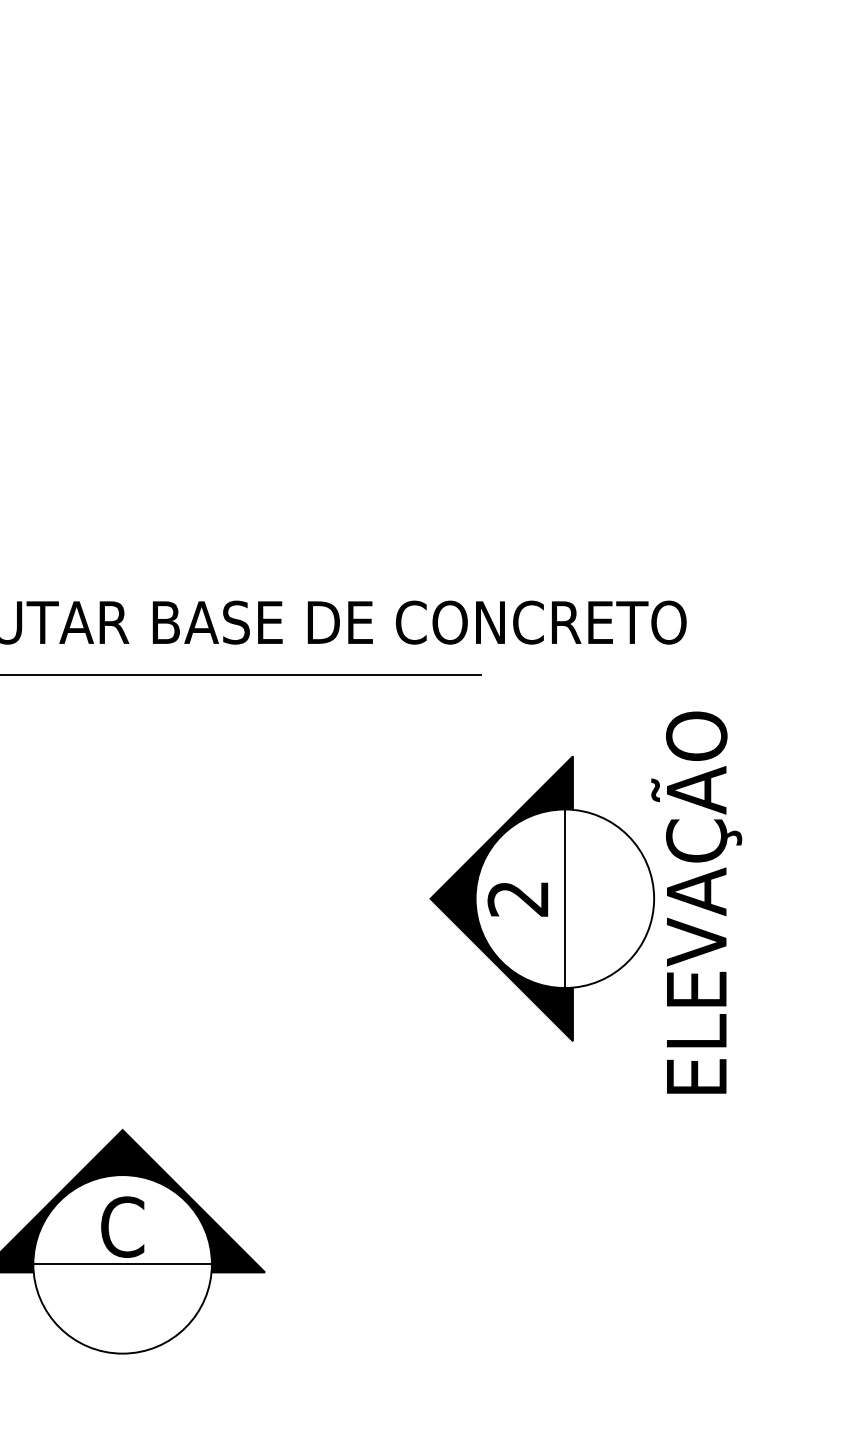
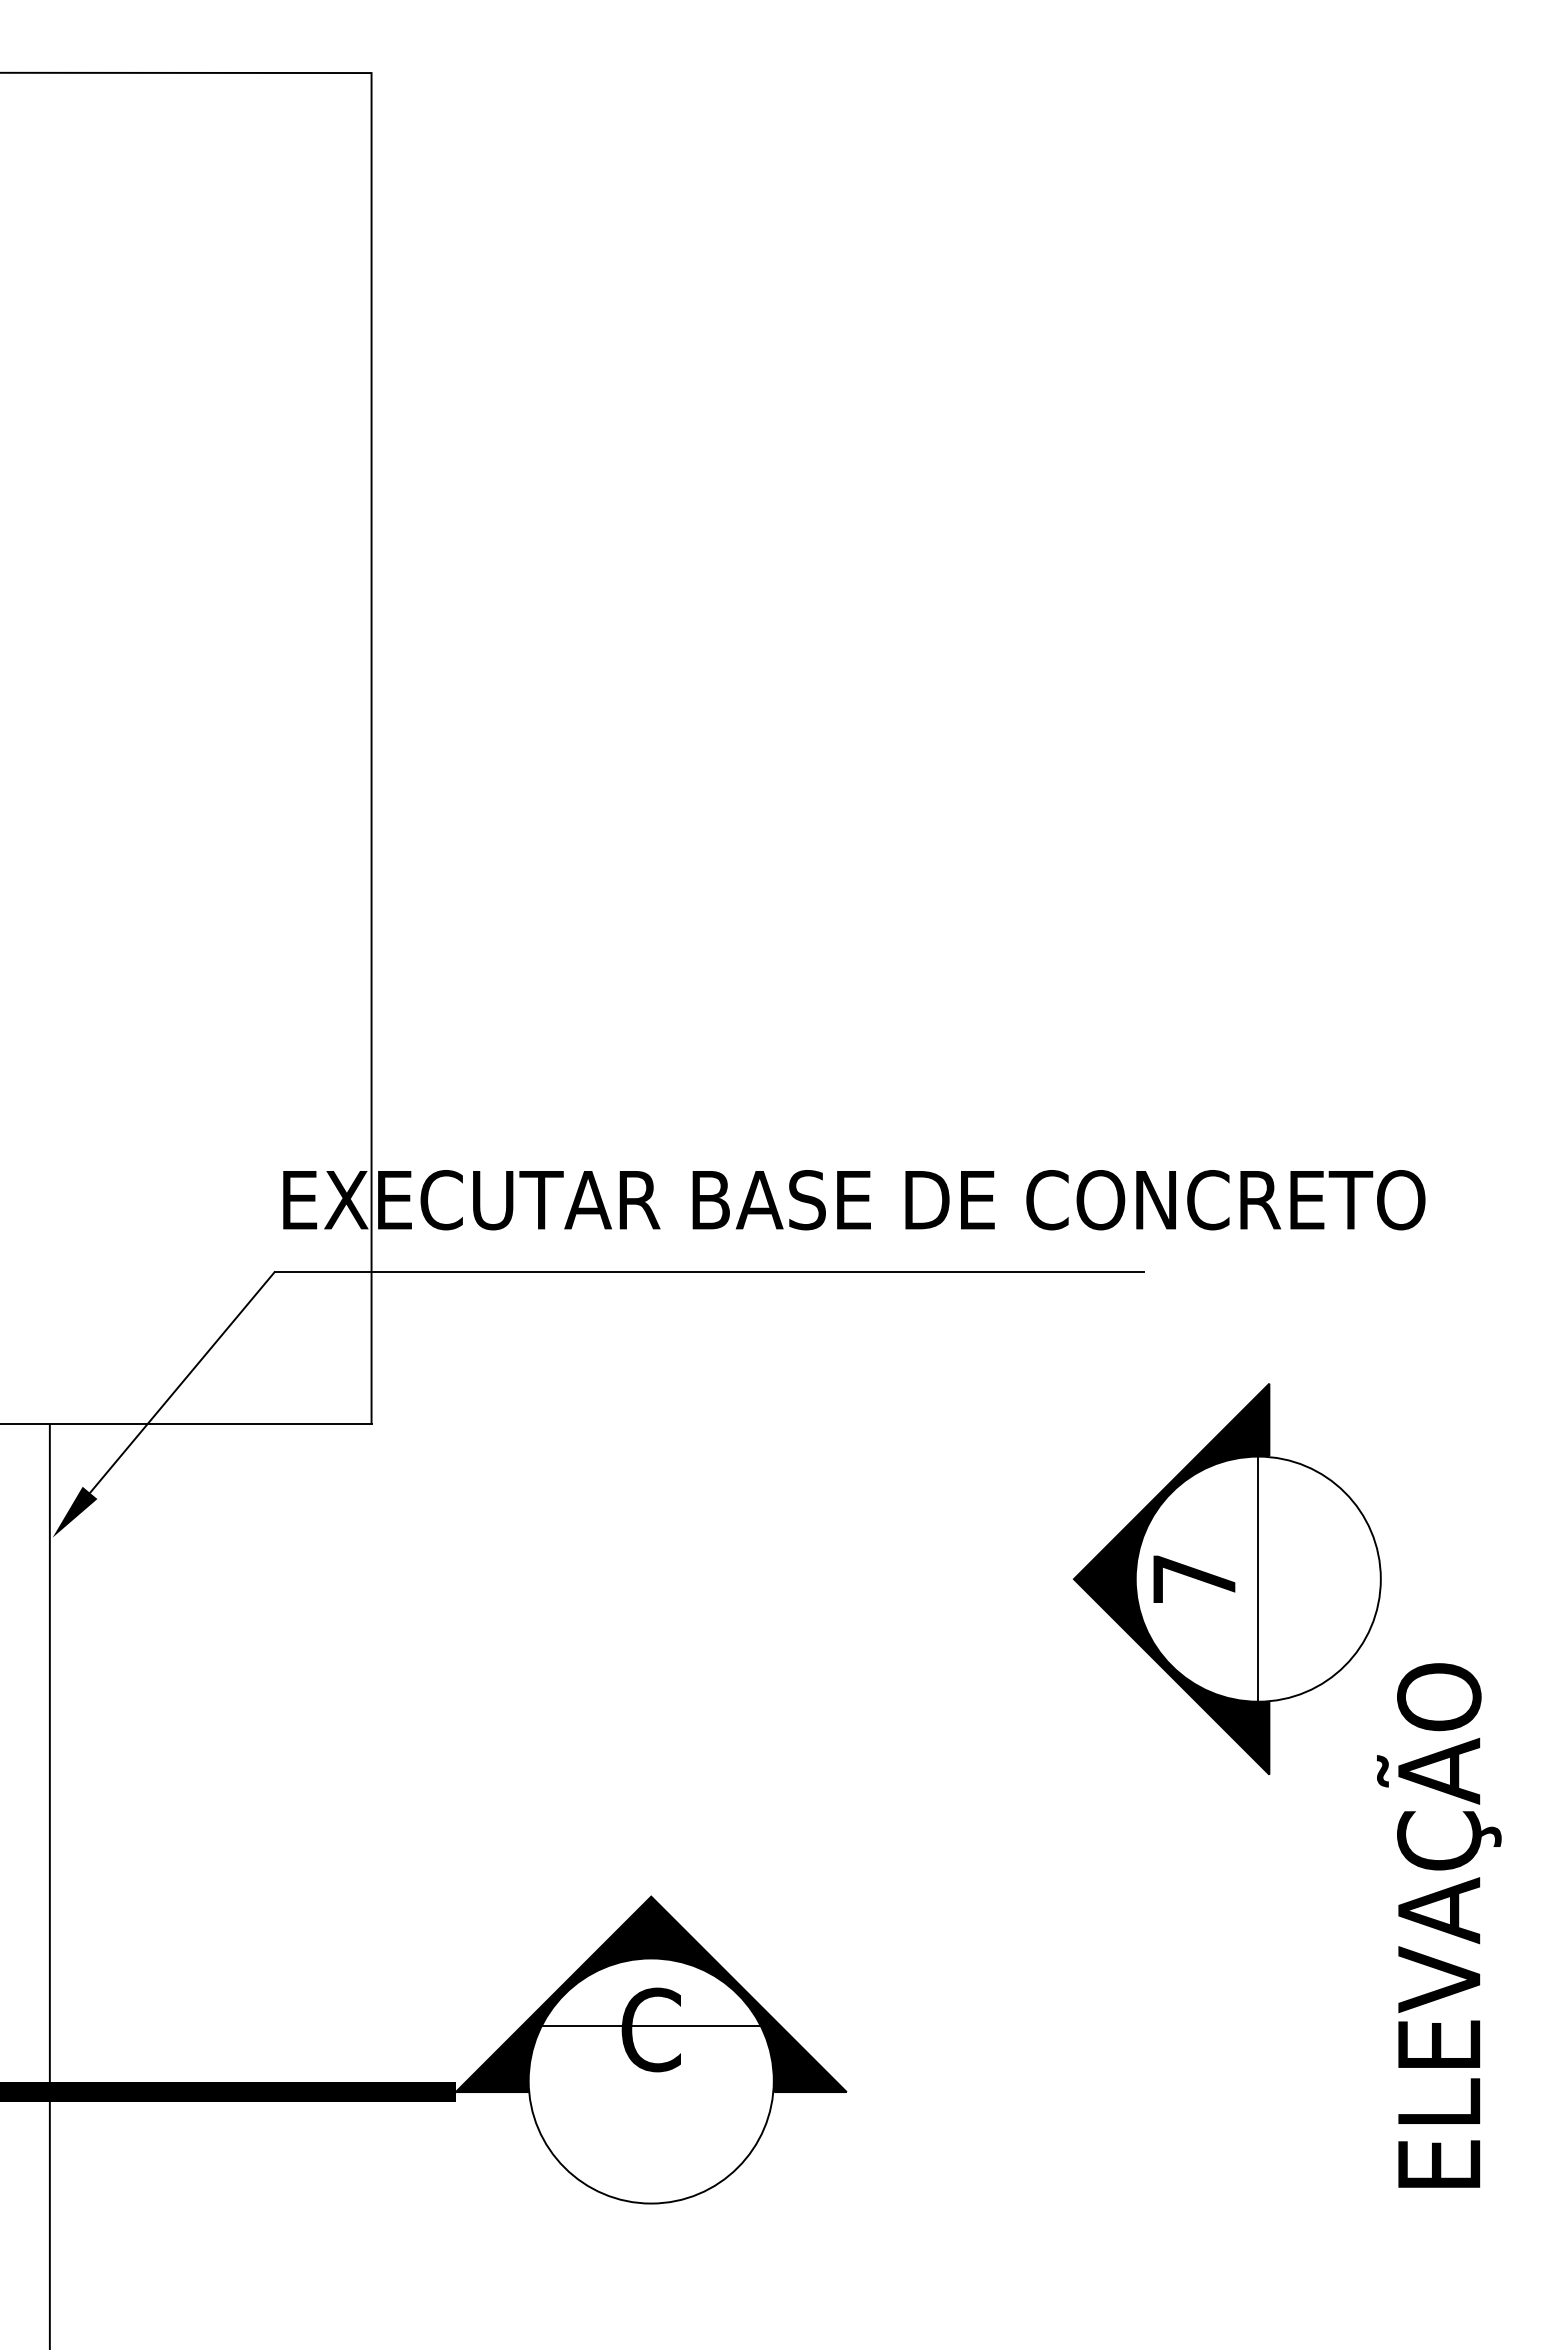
text: (517, 899) -> (1193, 1579), 2 -> 7
text: (696, 902) -> (1439, 1925), moved
line: (122, 1264) -> (650, 2026), moved

